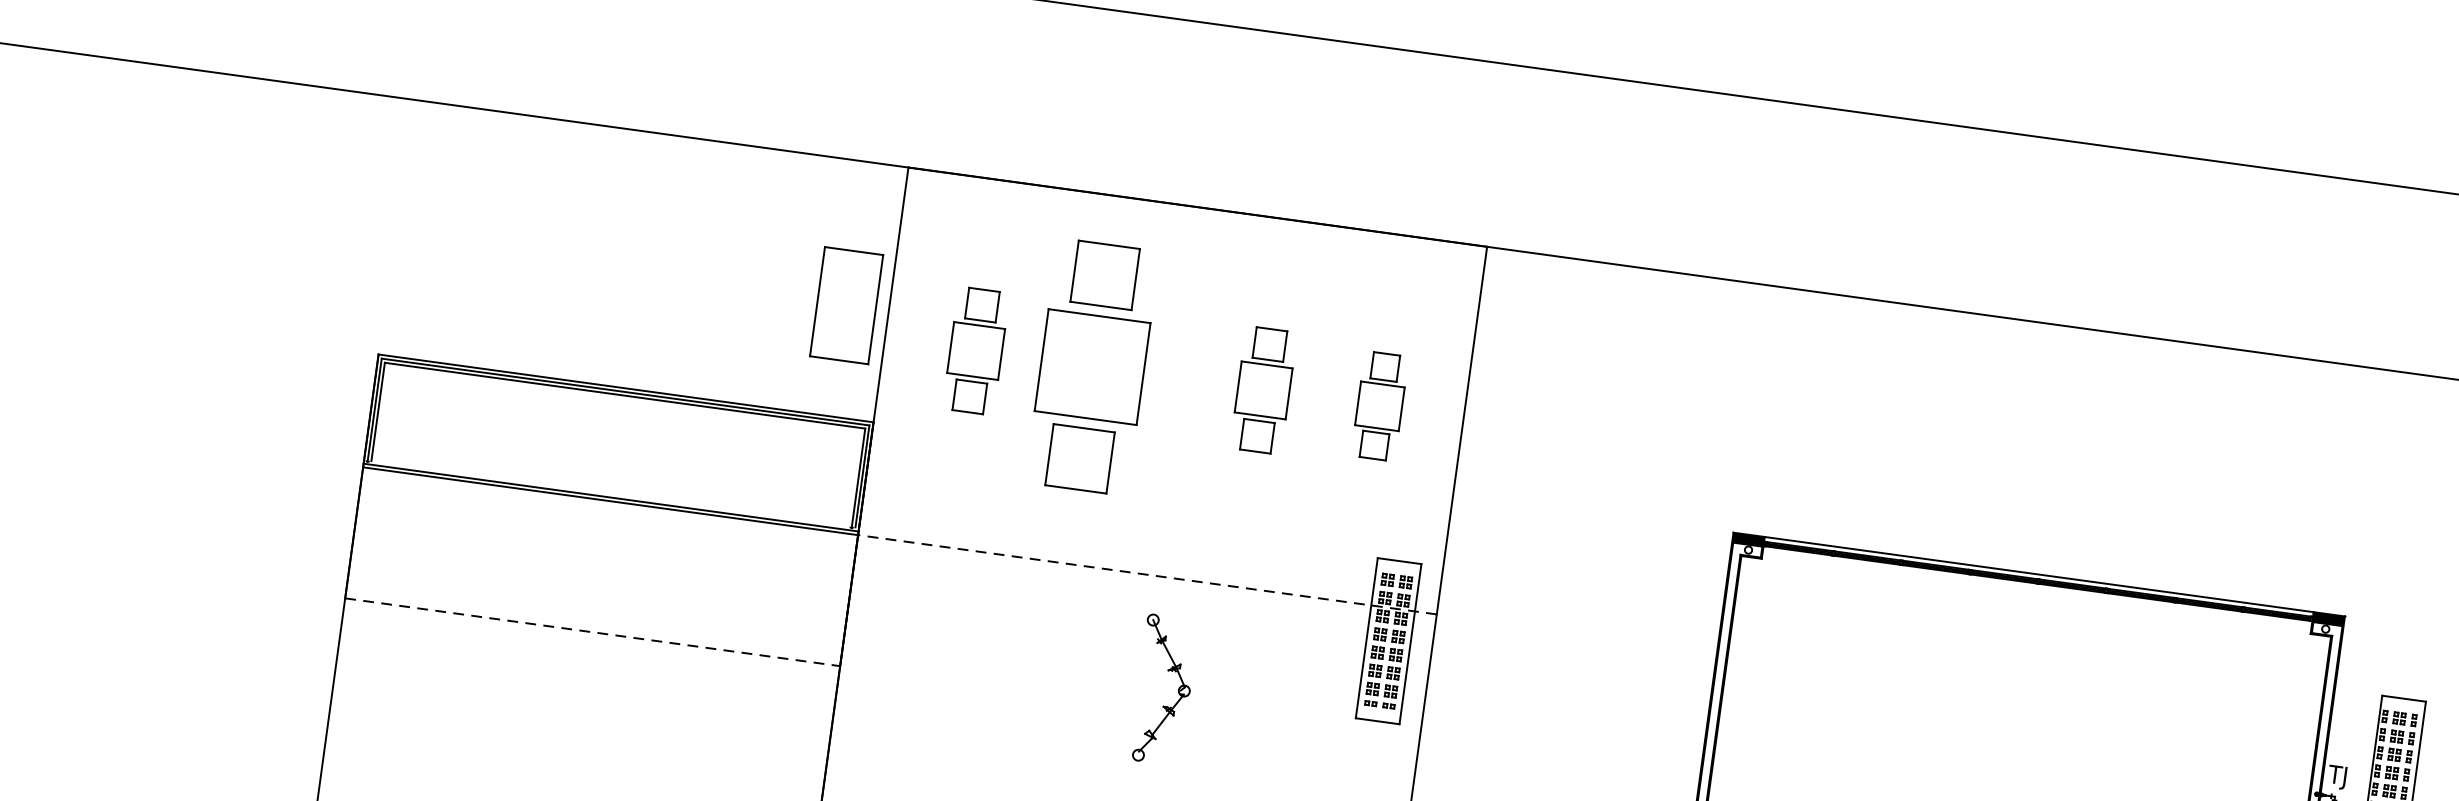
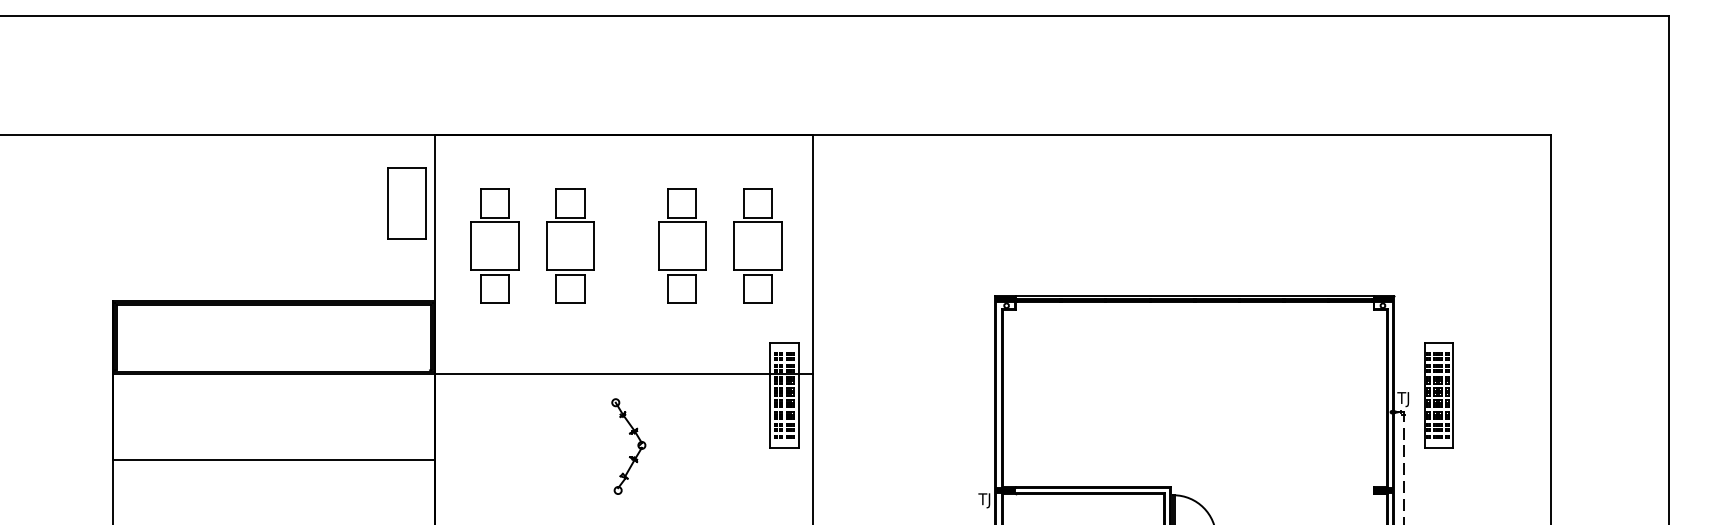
part: (845, 305) -> (406, 203), moved
part: (975, 350) -> (494, 245), size x1.43
part: (1092, 366) -> (570, 245), size x0.71
part: (1264, 389) -> (682, 245), size x1.43
part: (1379, 405) -> (757, 245), size x1.67
line: (1148, 575) -> (624, 374), dashed -> solid
line: (593, 632) -> (274, 459), dashed -> solid
part: (1177, 691) -> (637, 446), moved

